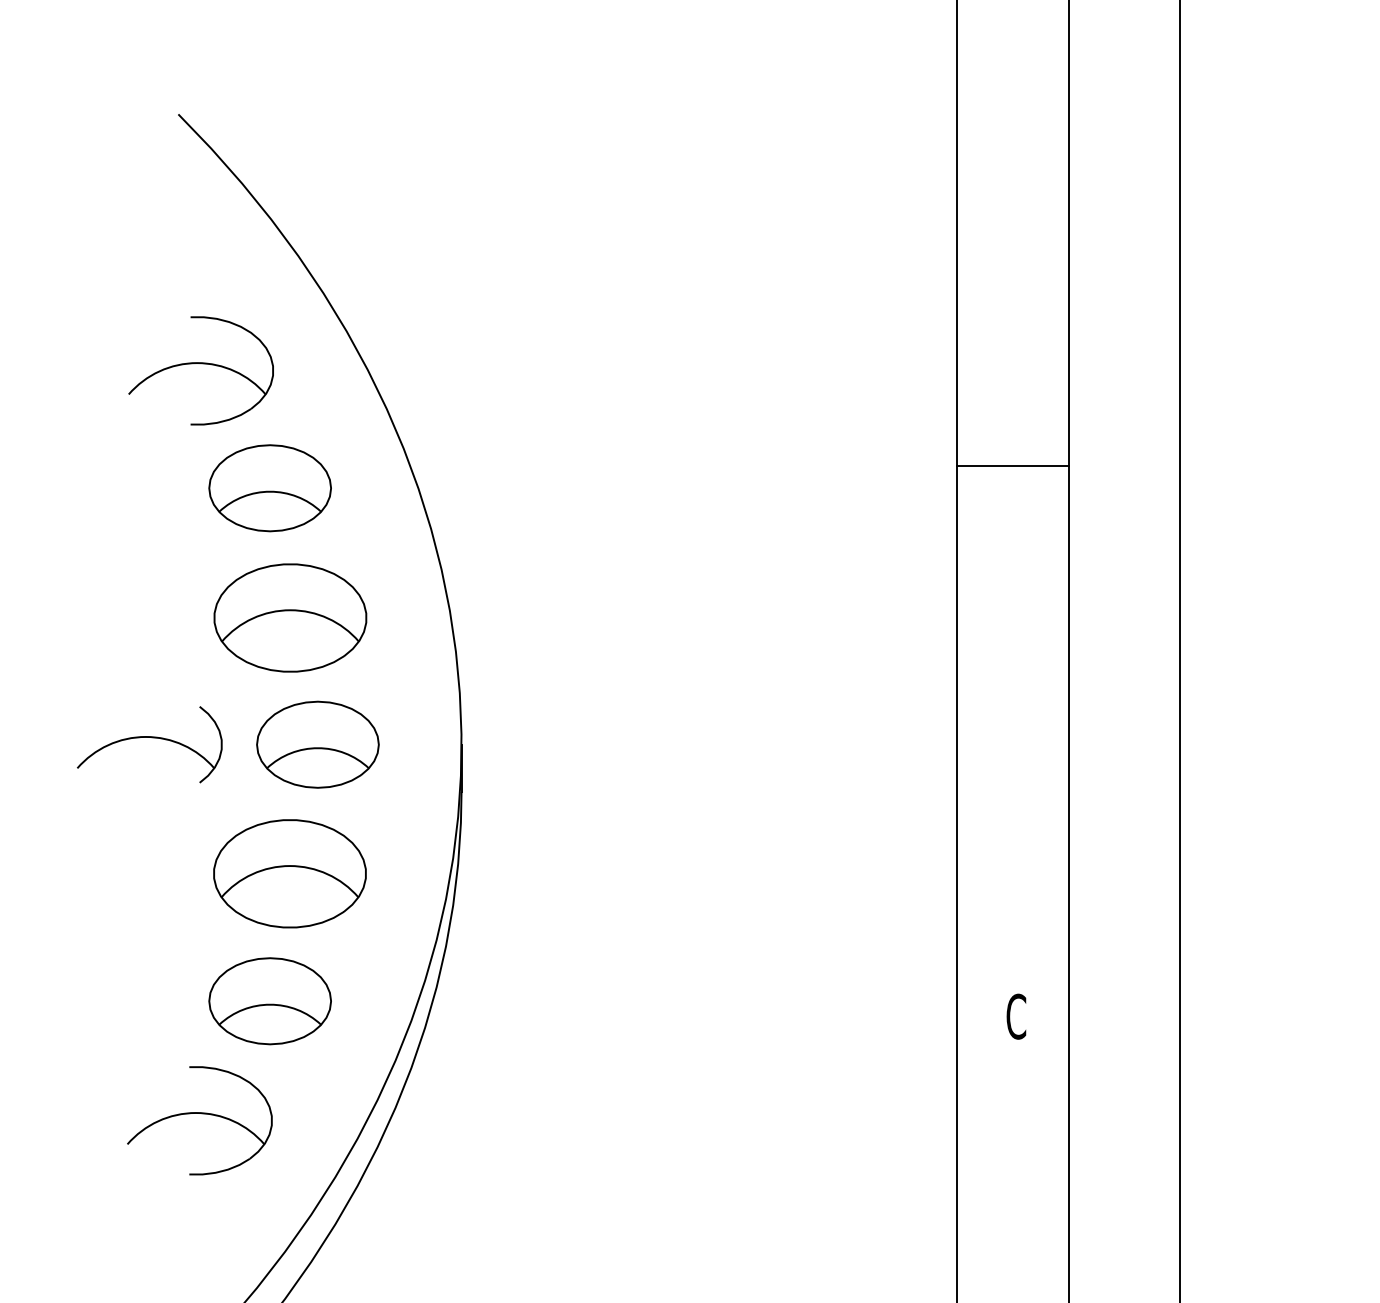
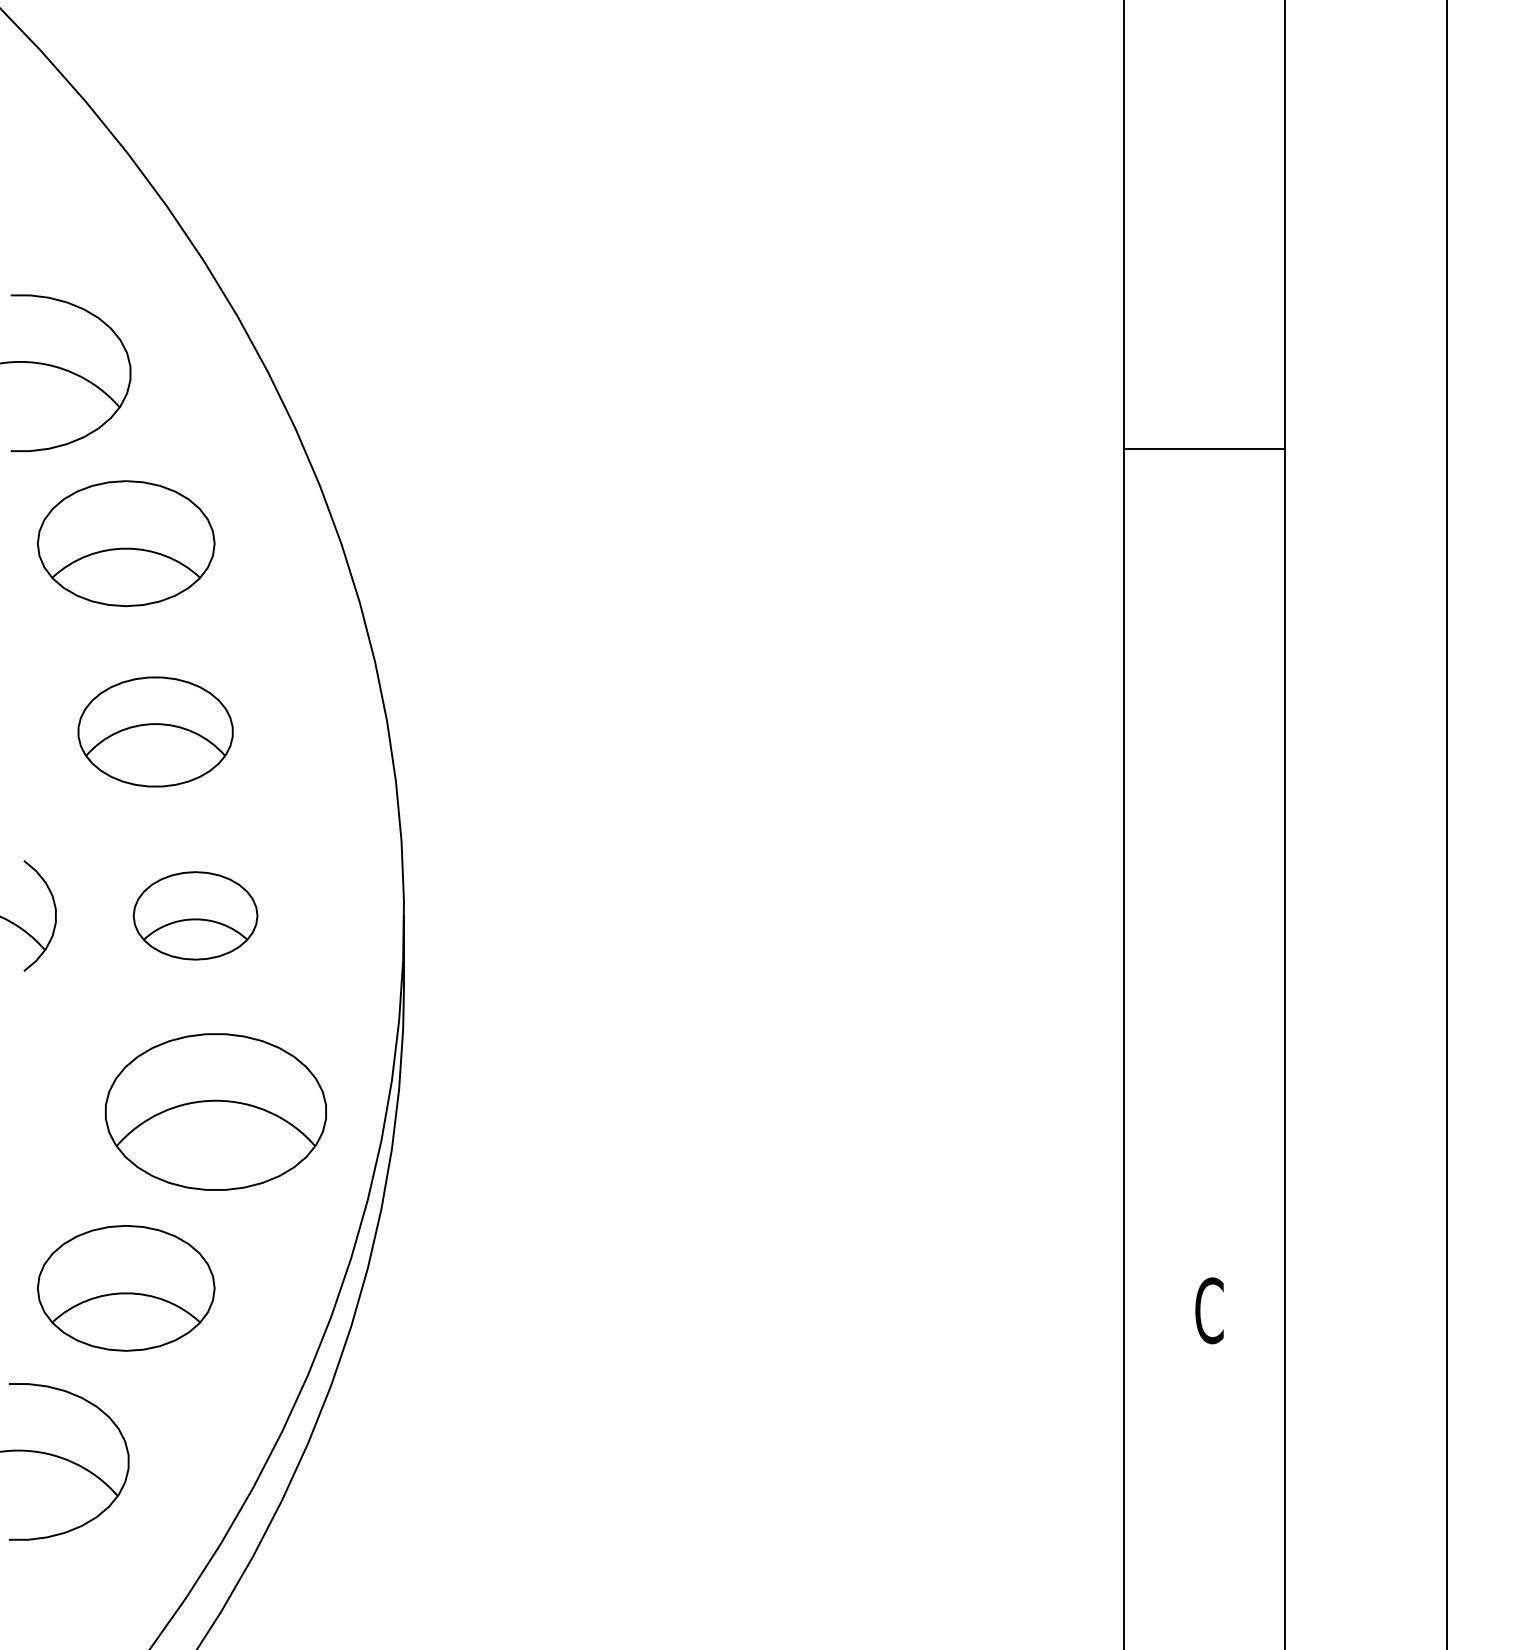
line: (1012, 465) -> (1203, 448), moved
part: (290, 617) -> (155, 731), size x0.7
part: (317, 744) -> (194, 915), size x0.7
part: (289, 873) -> (215, 1111), moved

